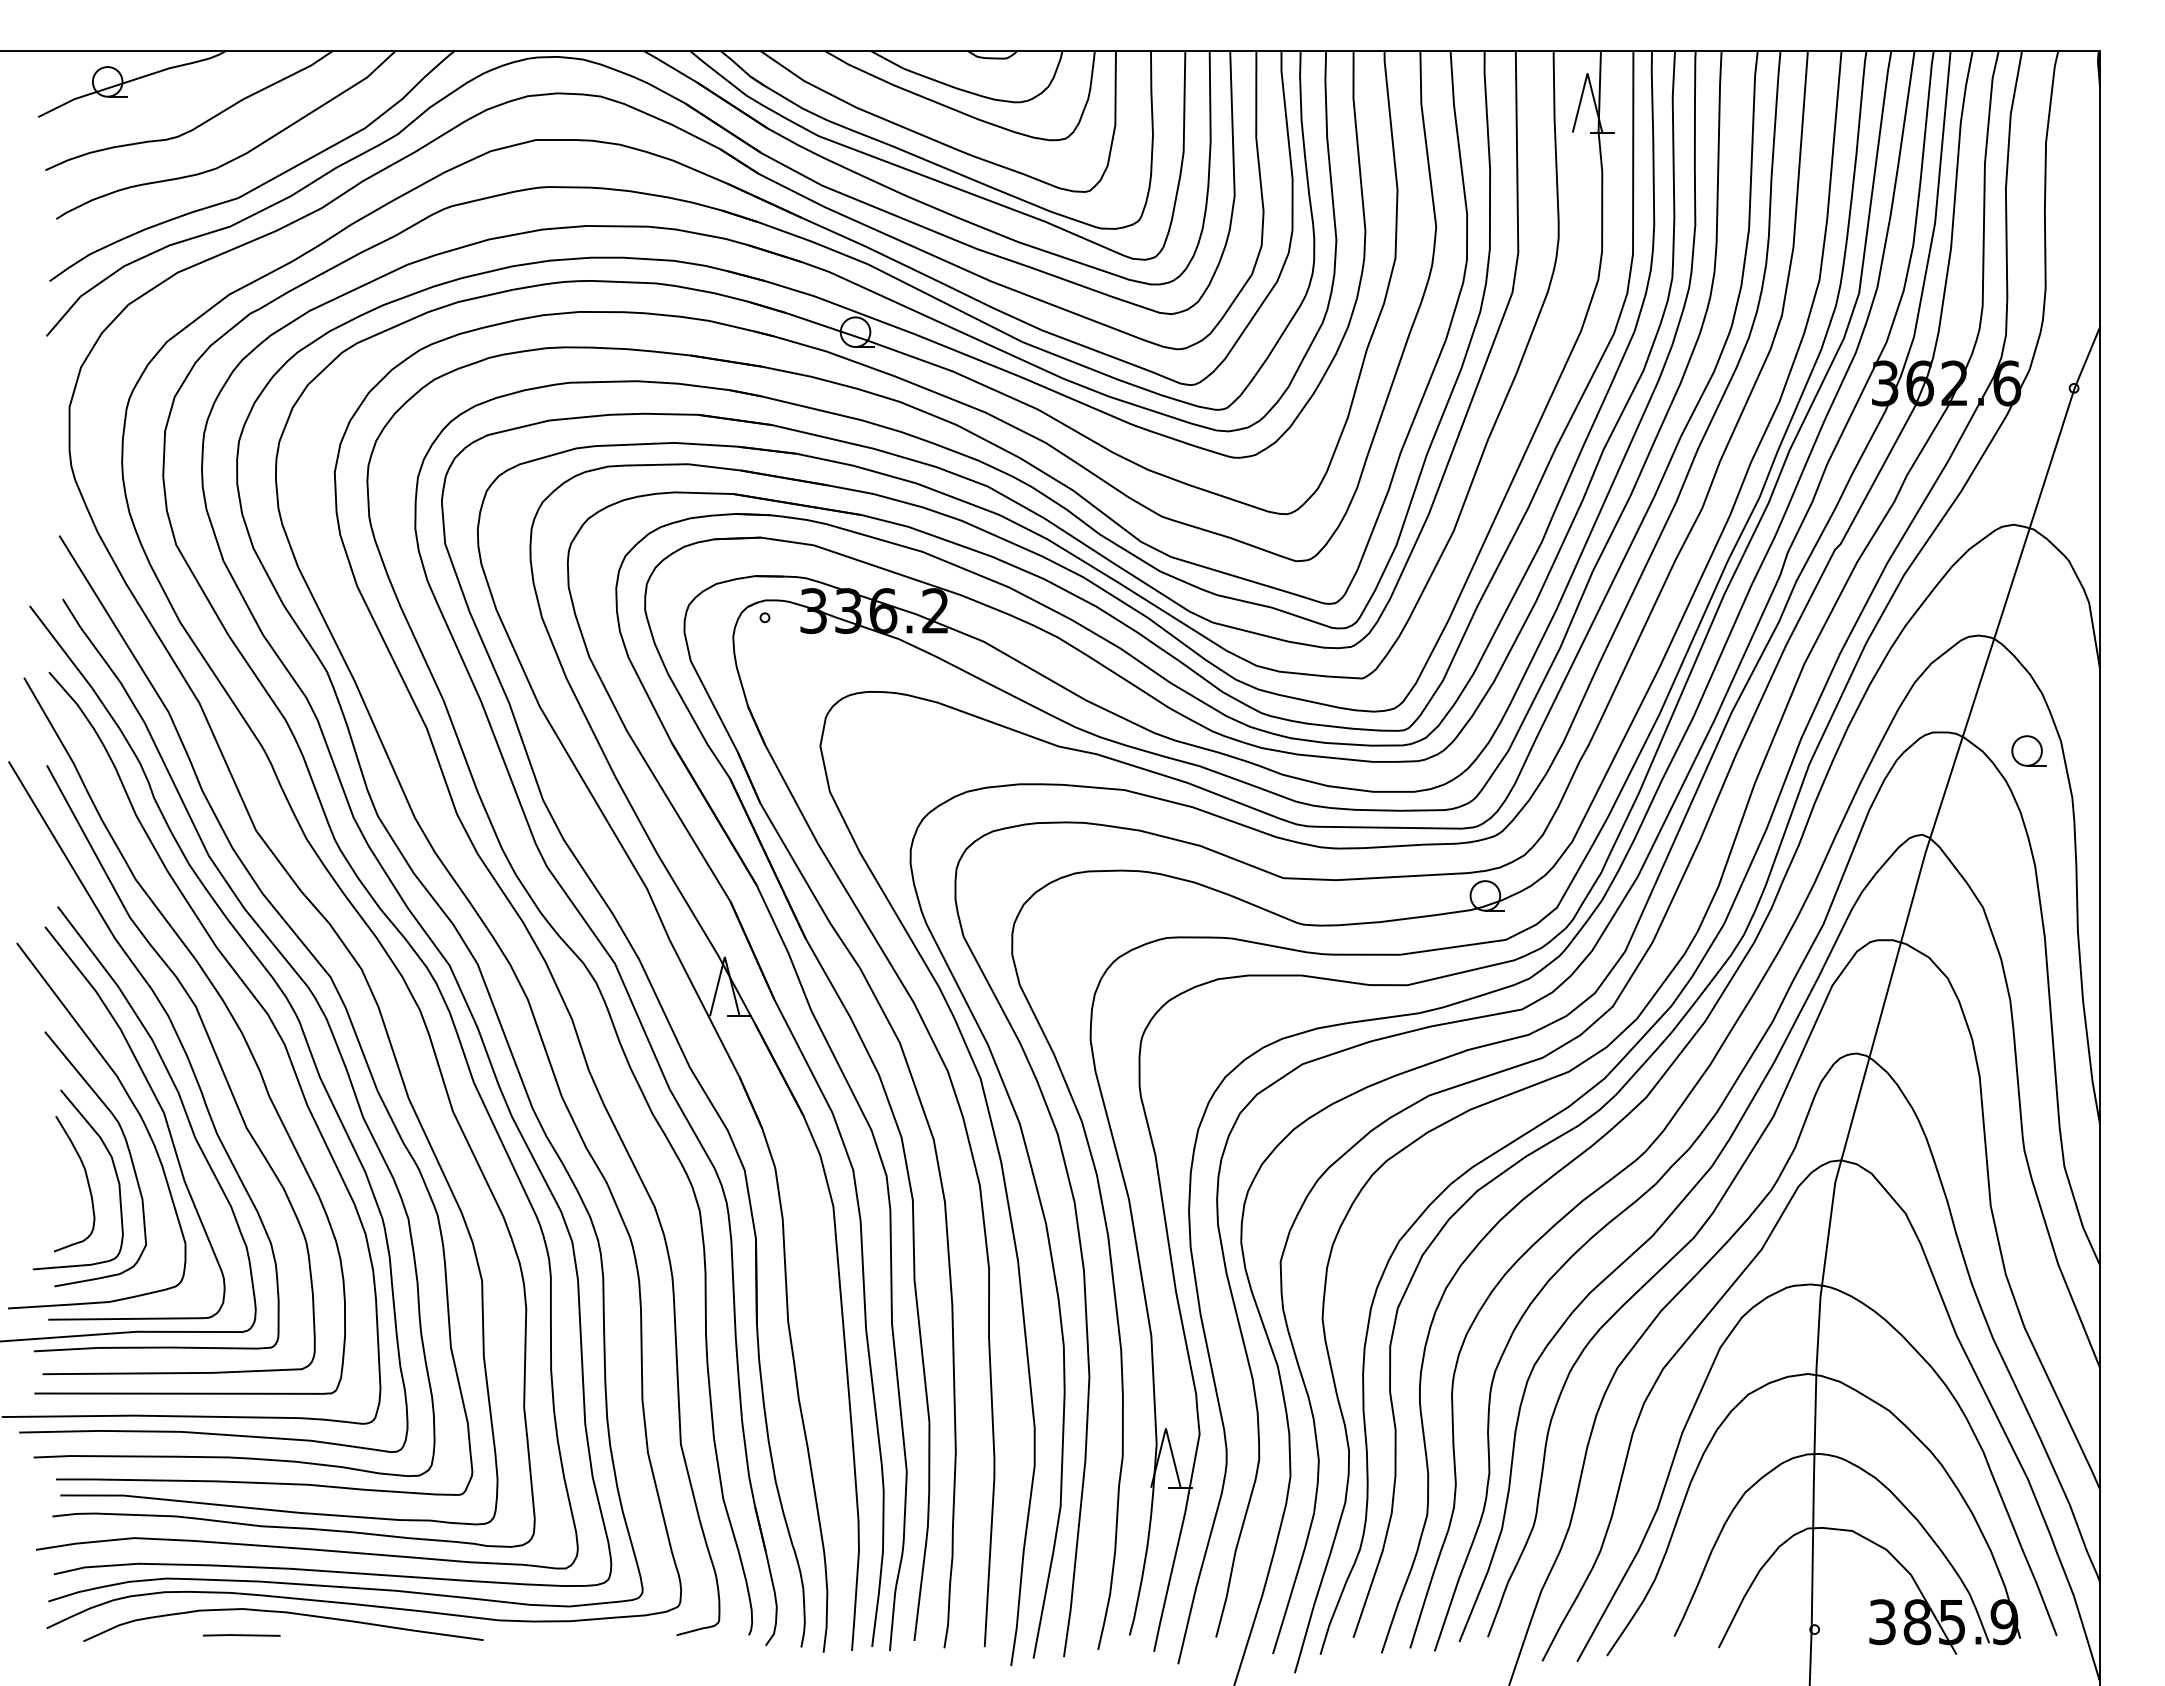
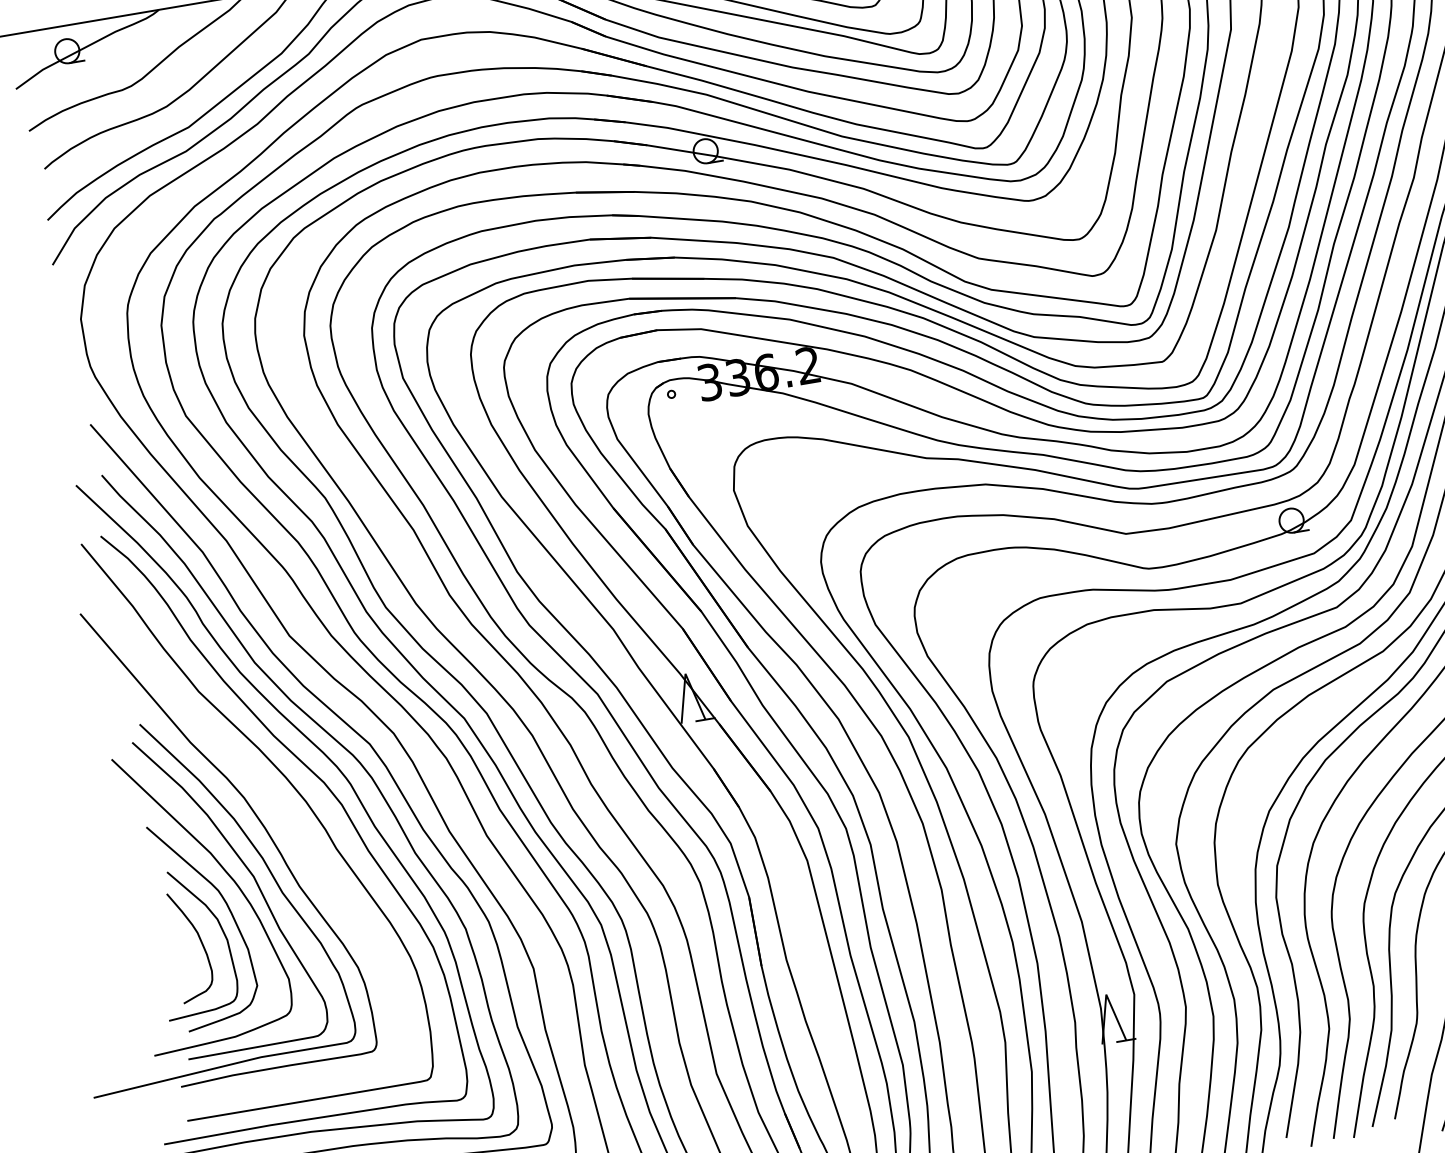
curve: (214, 1054) -> (286, 822), removed

